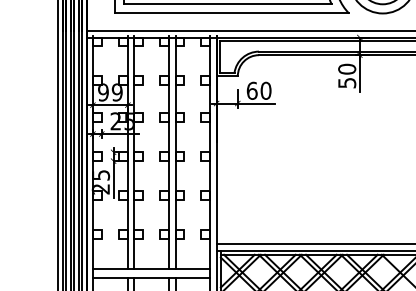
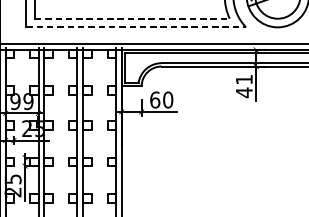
line: (227, 4) -> (131, 18), solid -> dashed
line: (232, 13) -> (136, 27), solid -> dashed
text: (347, 75) -> (244, 85), 50 -> 41

